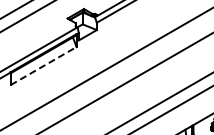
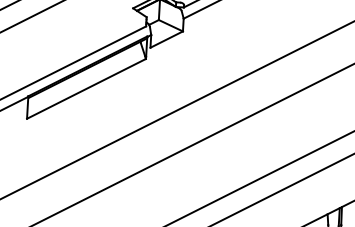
line: (44, 65) -> (88, 87), dashed -> solid

